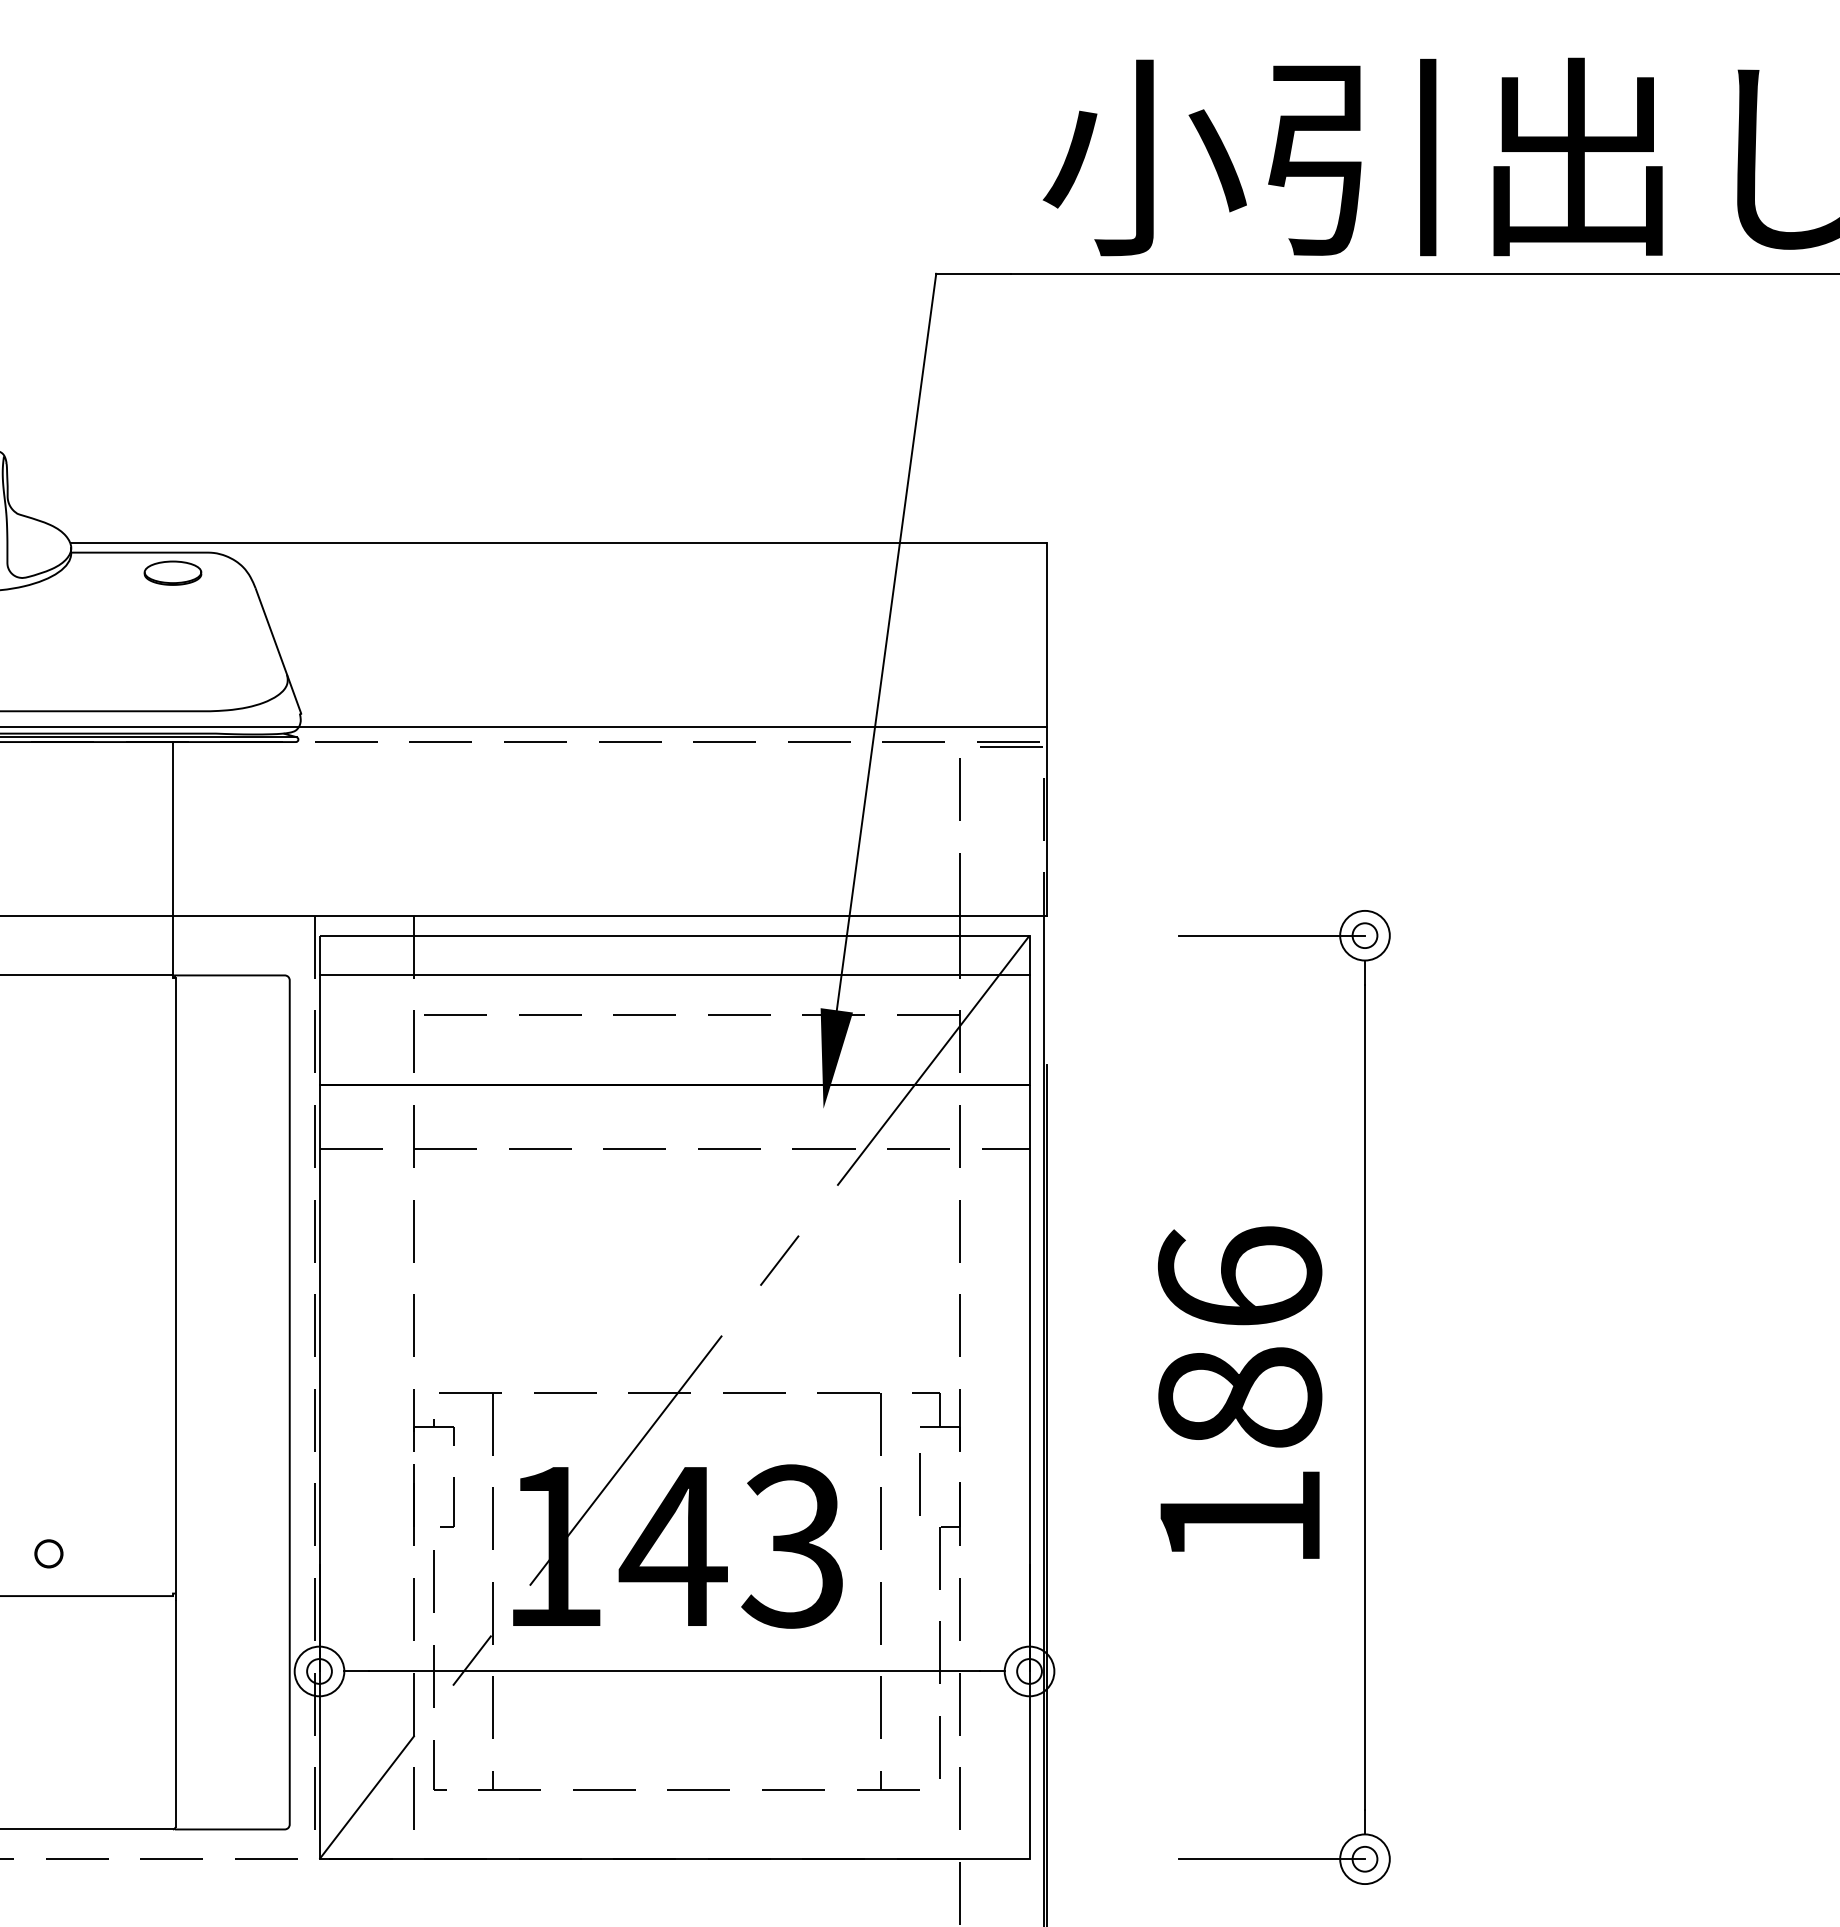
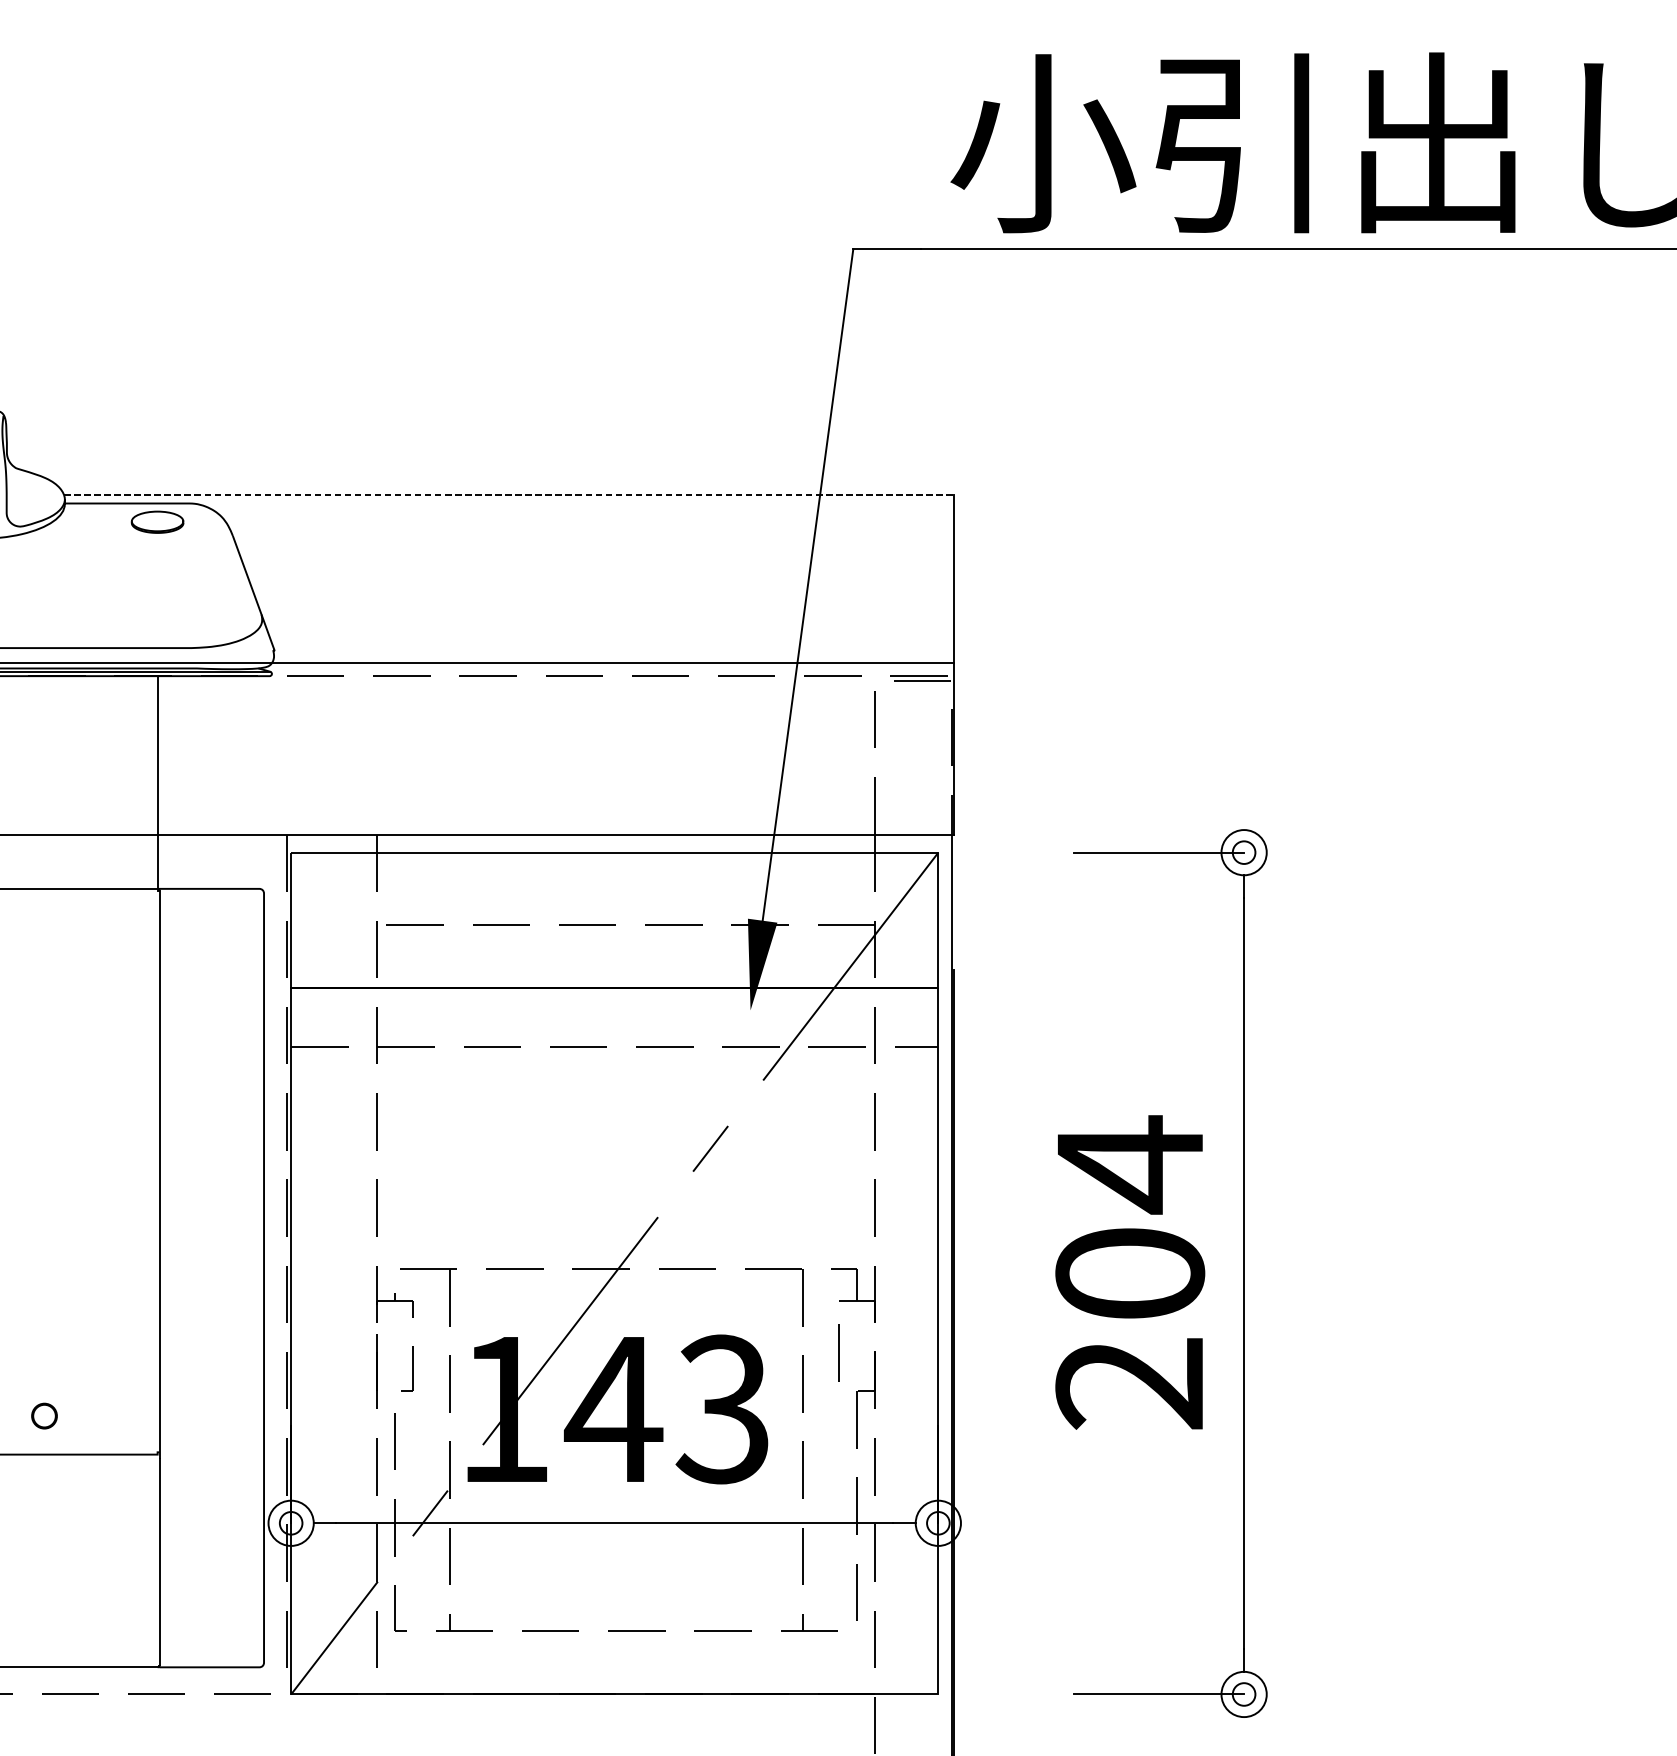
line: (559, 543) -> (509, 495), solid -> dashed
line: (674, 975) -> (614, 888), removed
text: (1239, 1395) -> (1129, 1271), 186 -> 204

